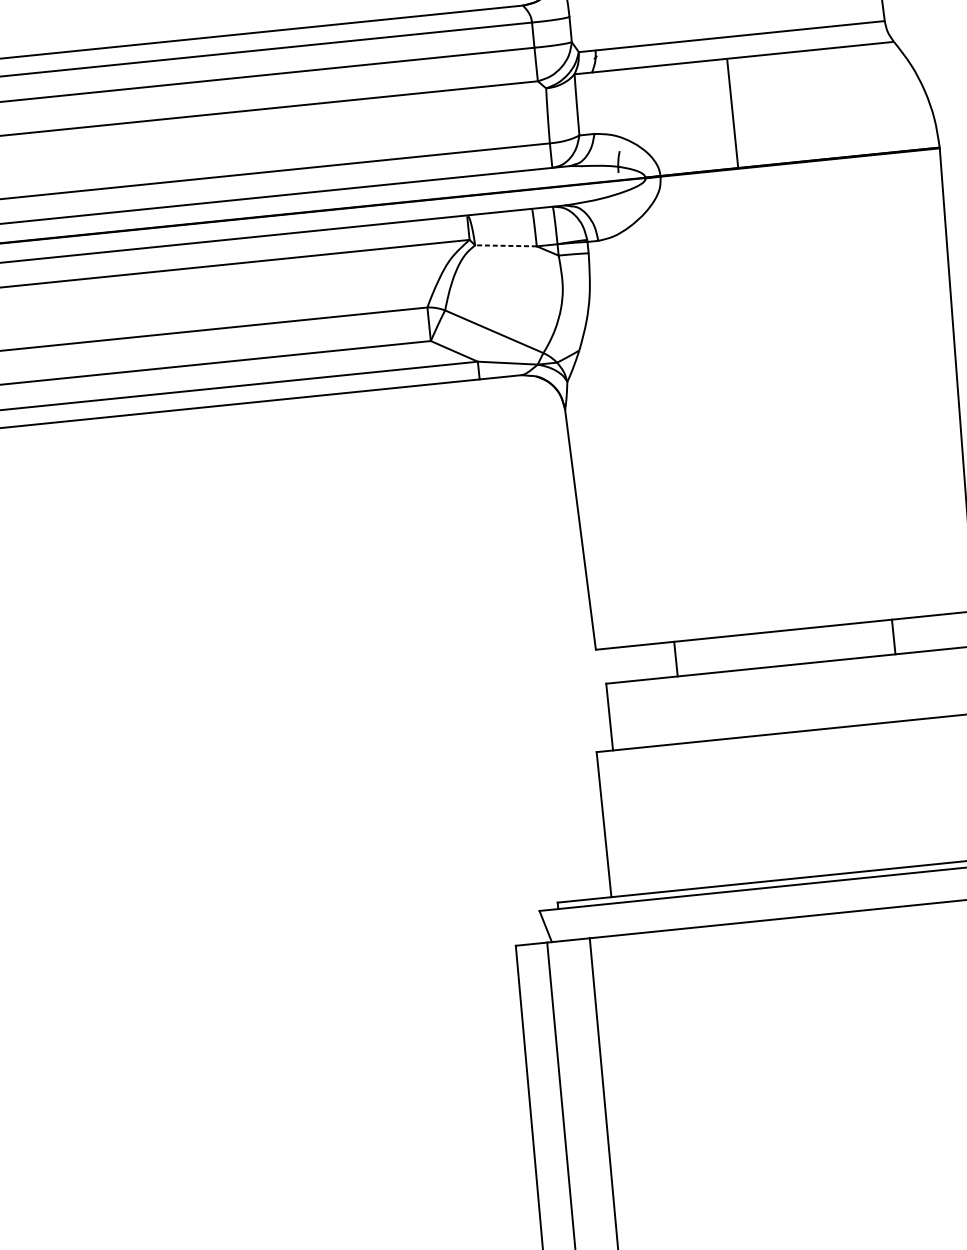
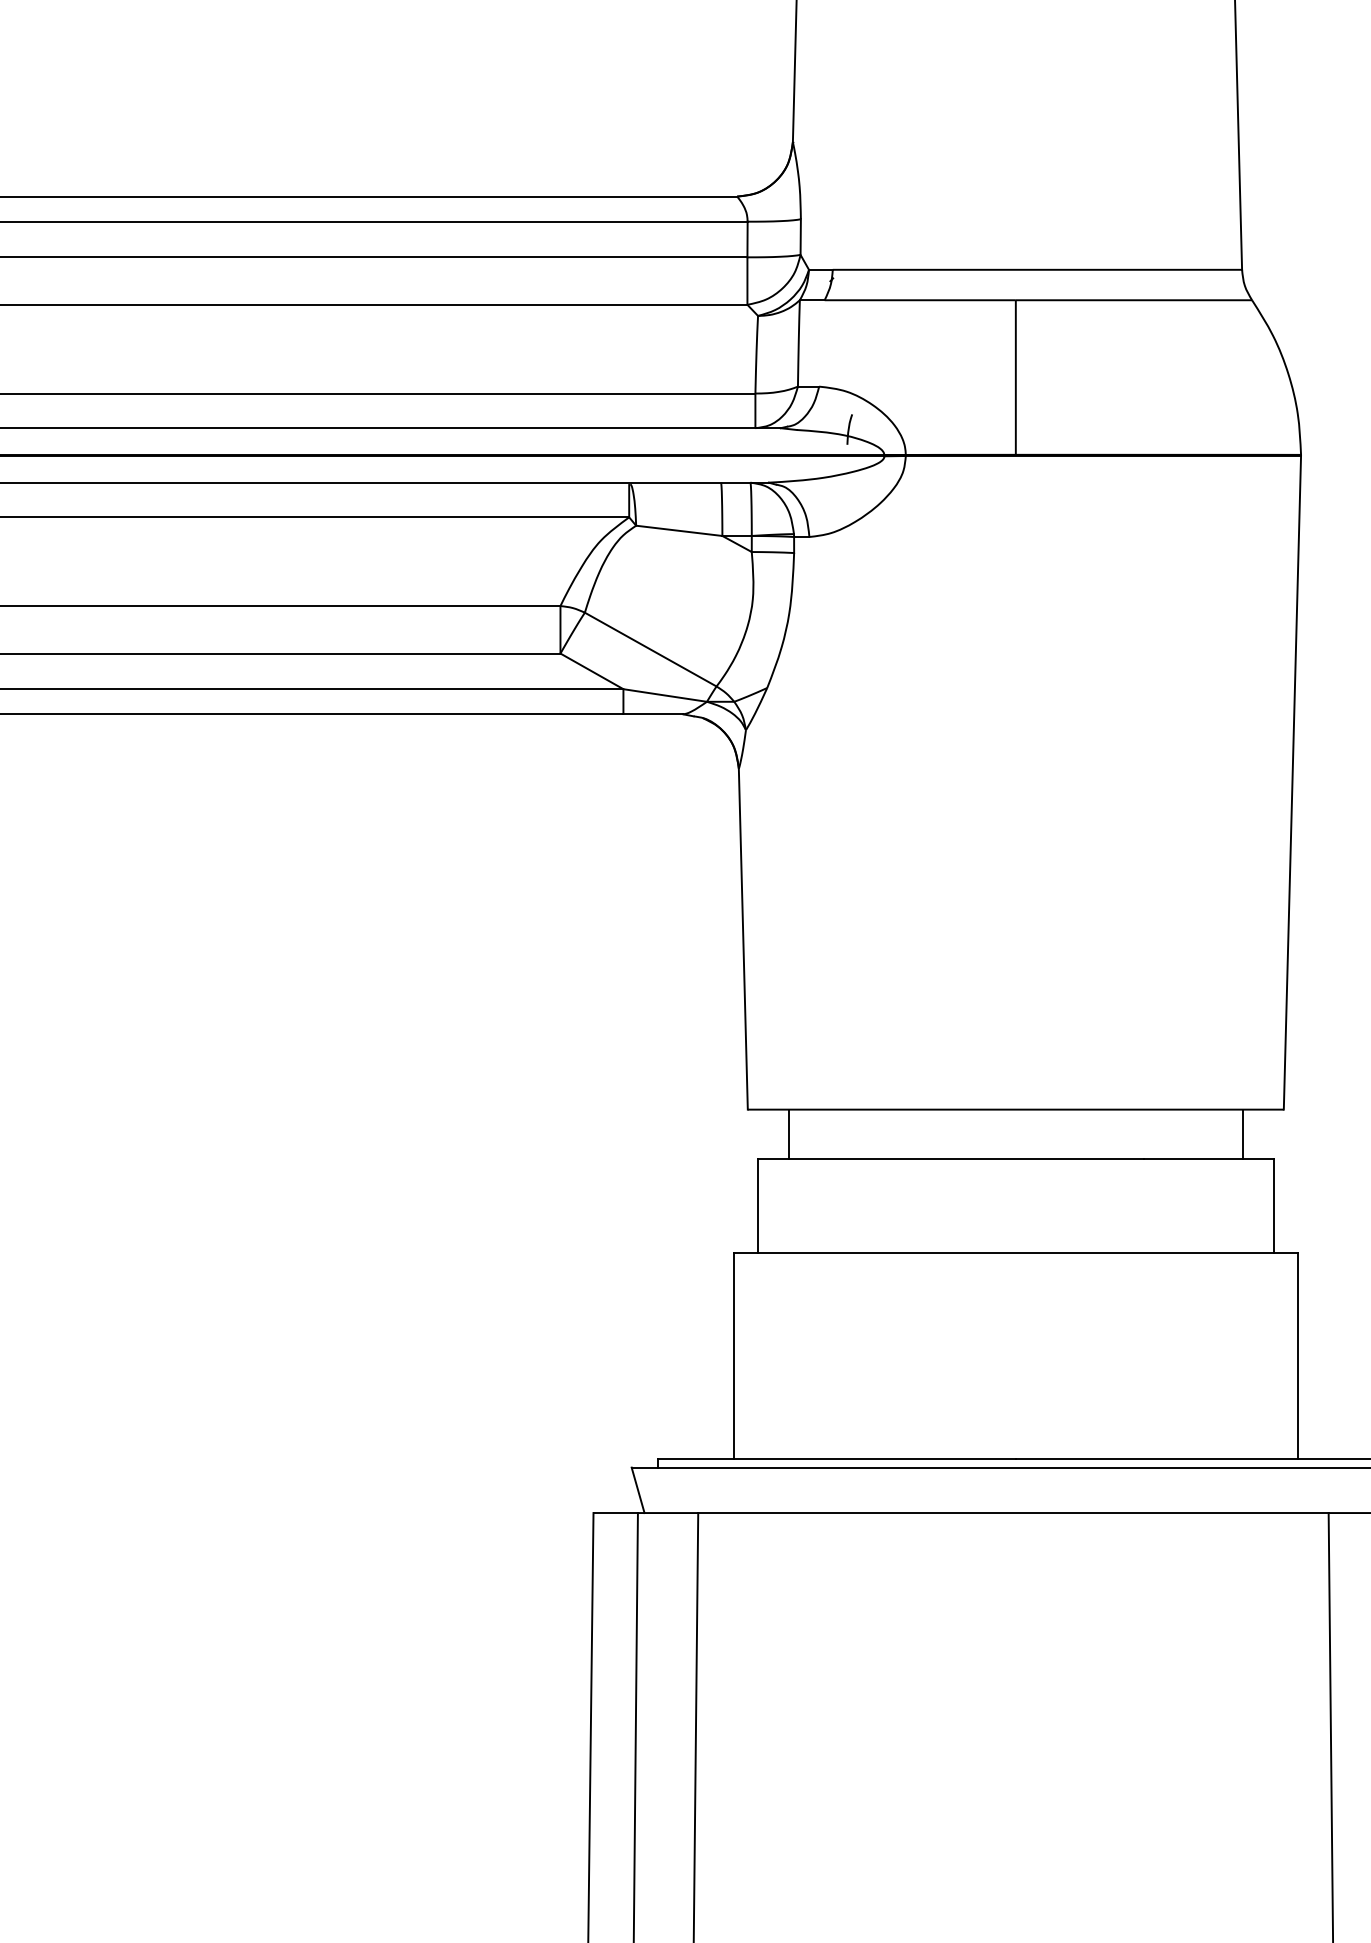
line: (505, 245) -> (678, 530), dashed -> solid
line: (893, 636) -> (1242, 1133), moved
line: (675, 658) -> (788, 1133), moved

